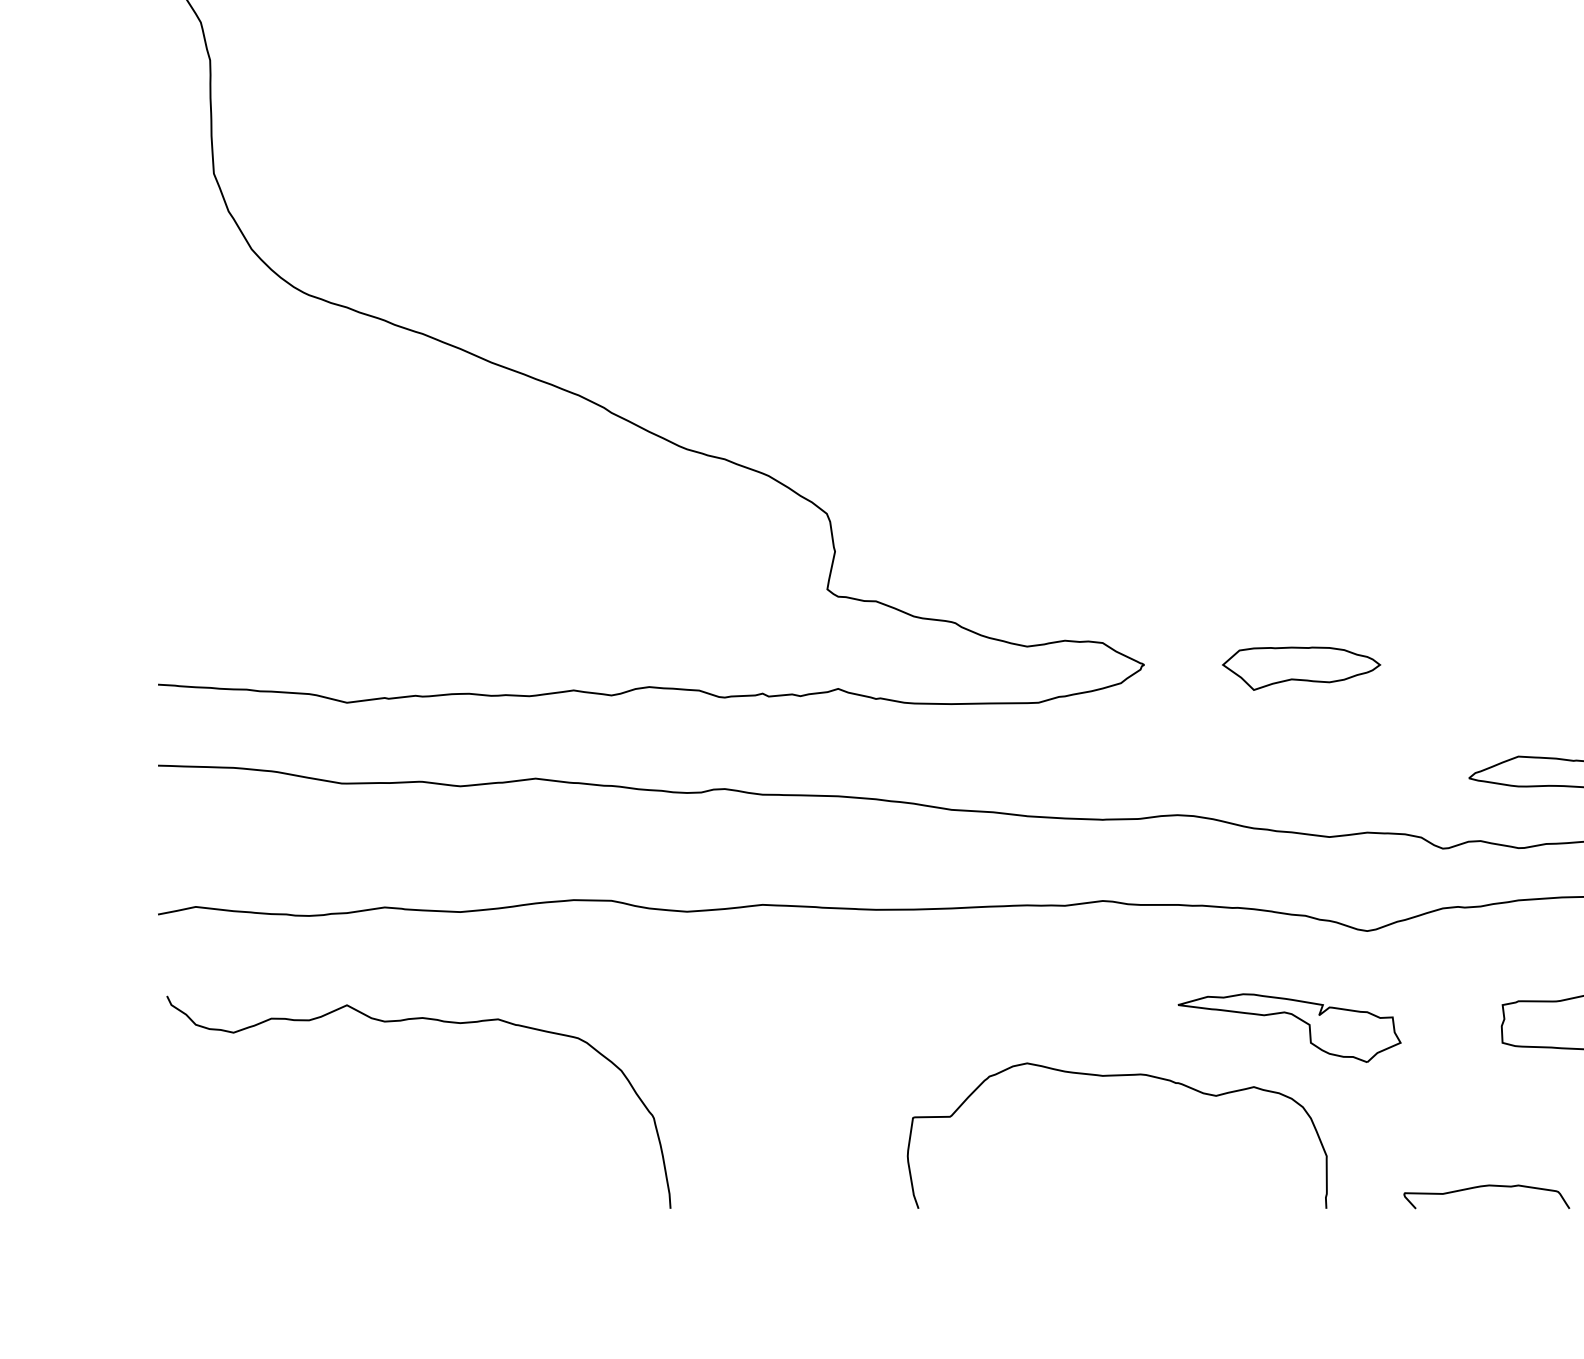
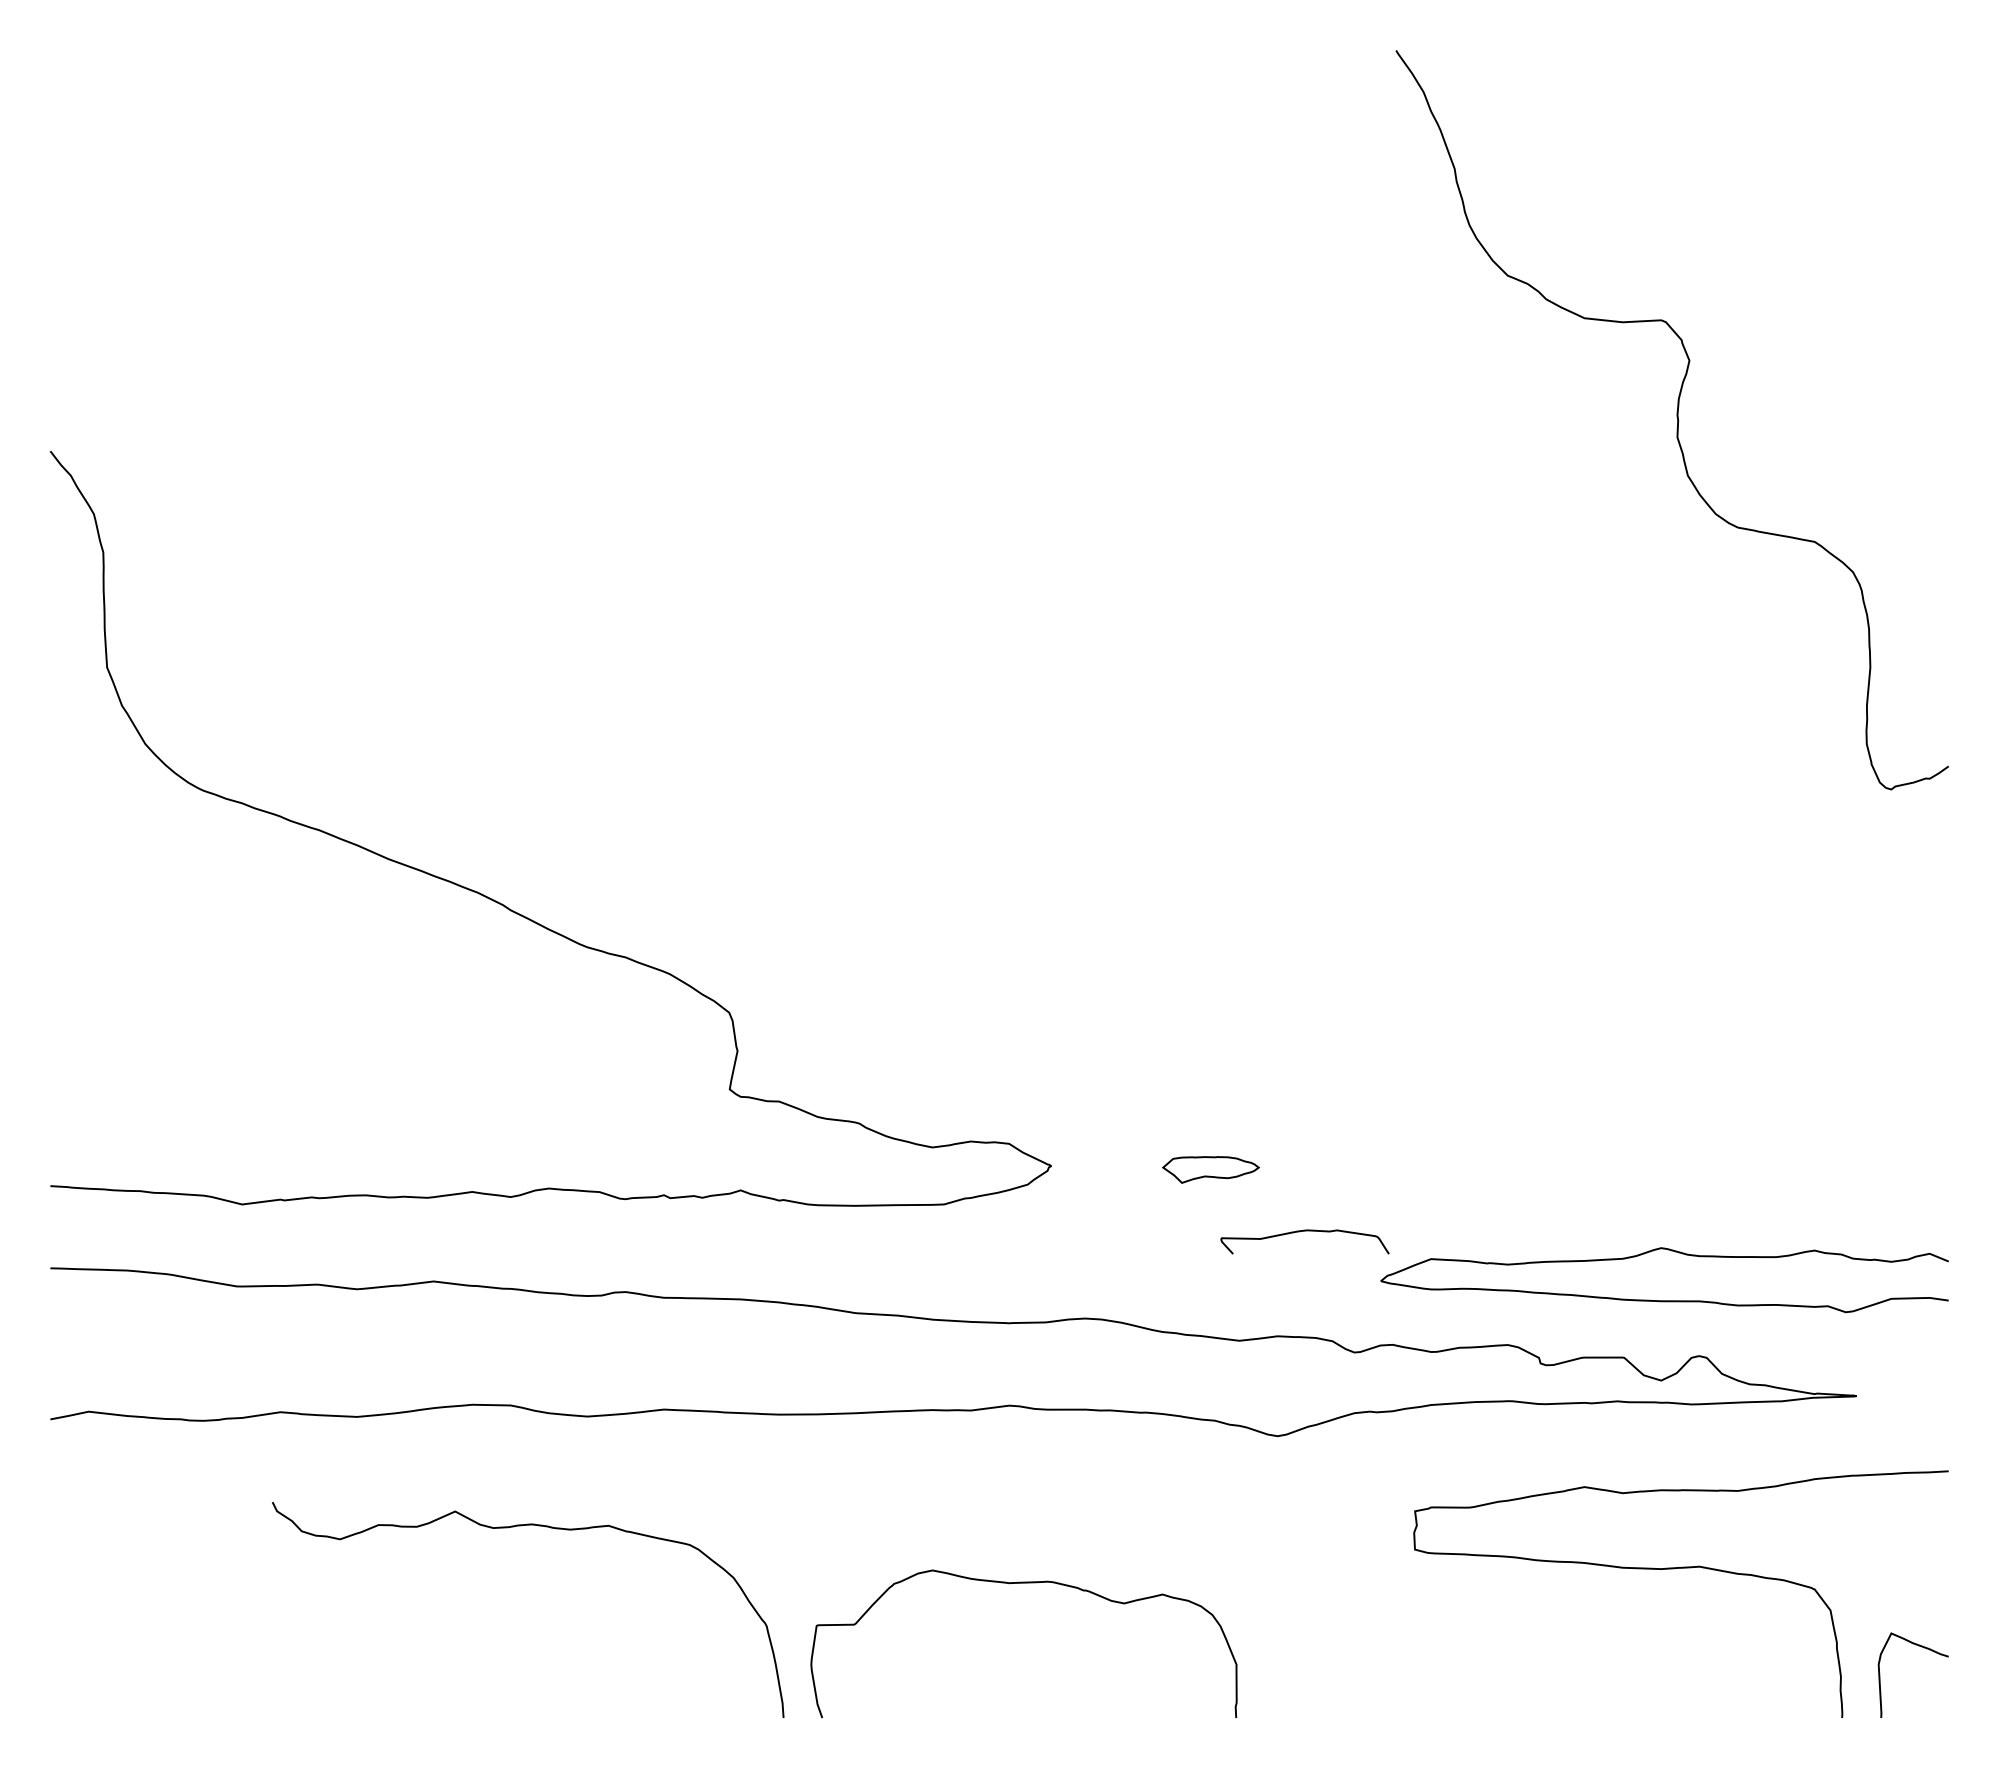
part: (1301, 668) -> (1210, 1169), size x0.6
part: (1294, 1017) -> (1203, 1523), removed
curve: (412, 1020) -> (521, 1526), moved
curve: (1486, 1186) -> (1304, 1231), moved

